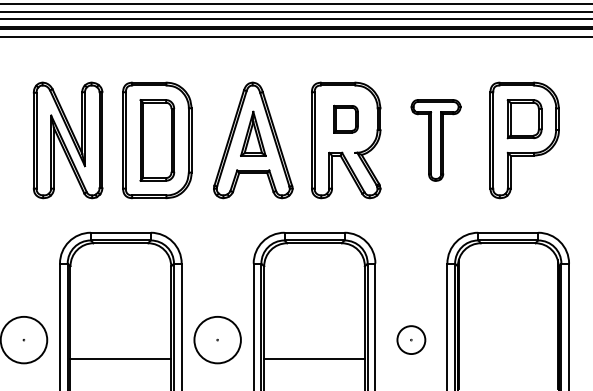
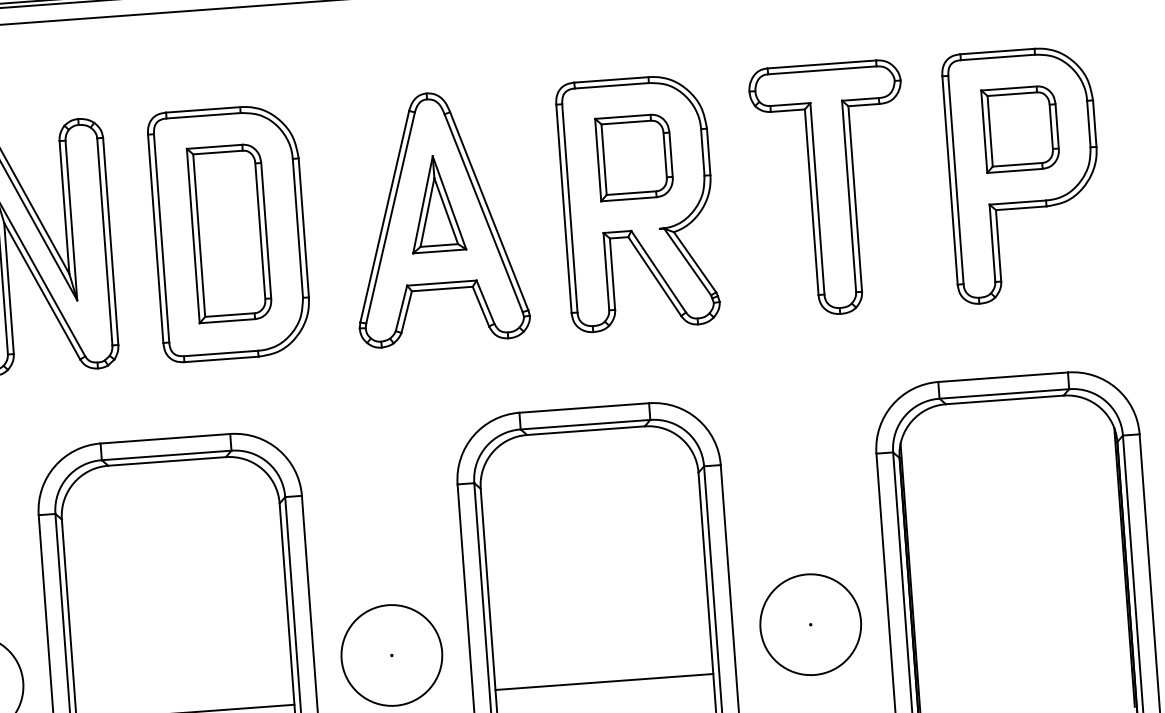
part: (345, 119) -> (633, 158), size x1.43
part: (435, 140) -> (831, 189), size x1.43
circle: (411, 339) -> (810, 623), size x1.67

